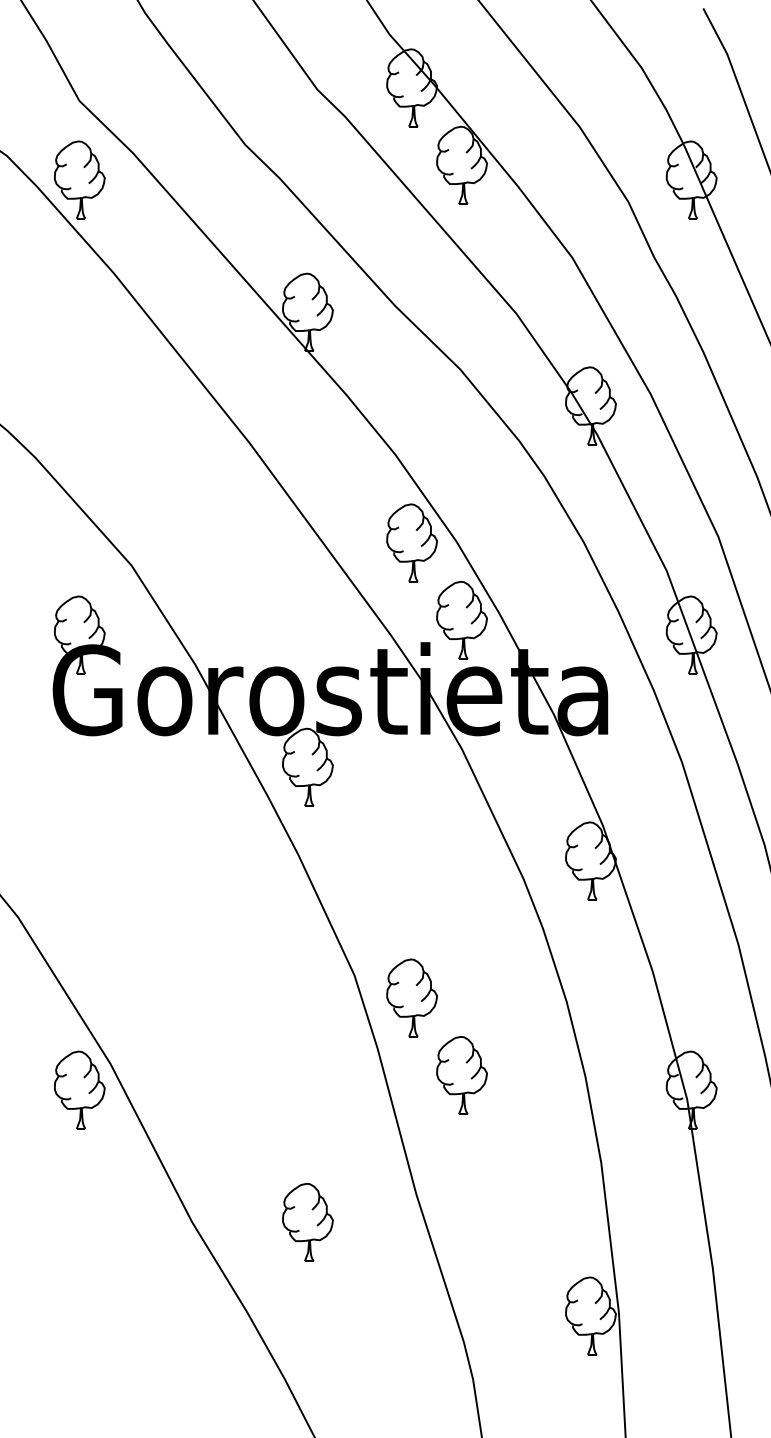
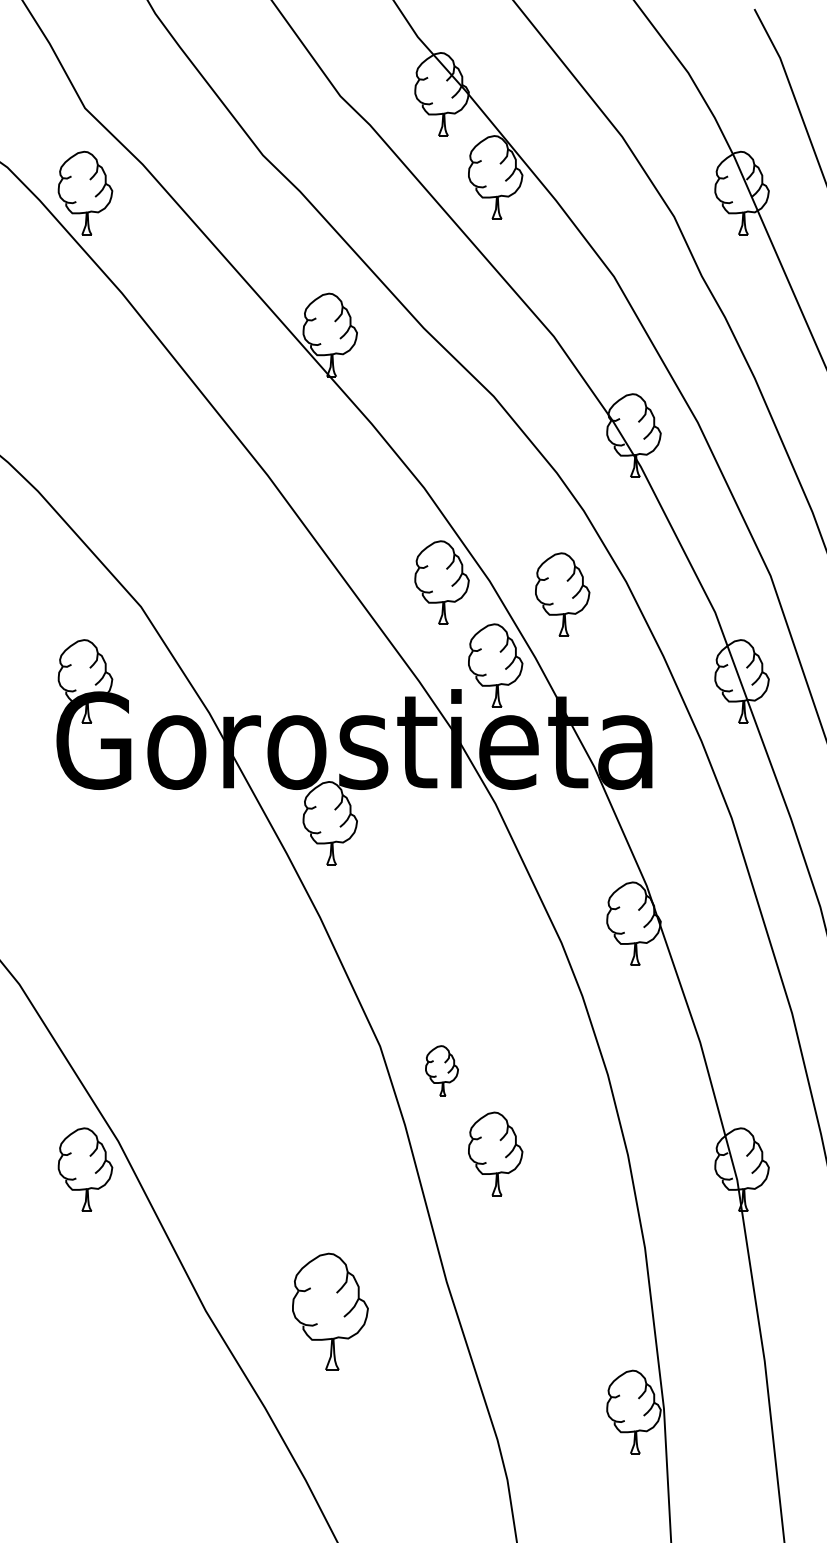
part: (524, 554) -> (562, 594), added
part: (411, 997) -> (441, 1070), size x0.6
part: (307, 1222) -> (329, 1311), size x1.4

